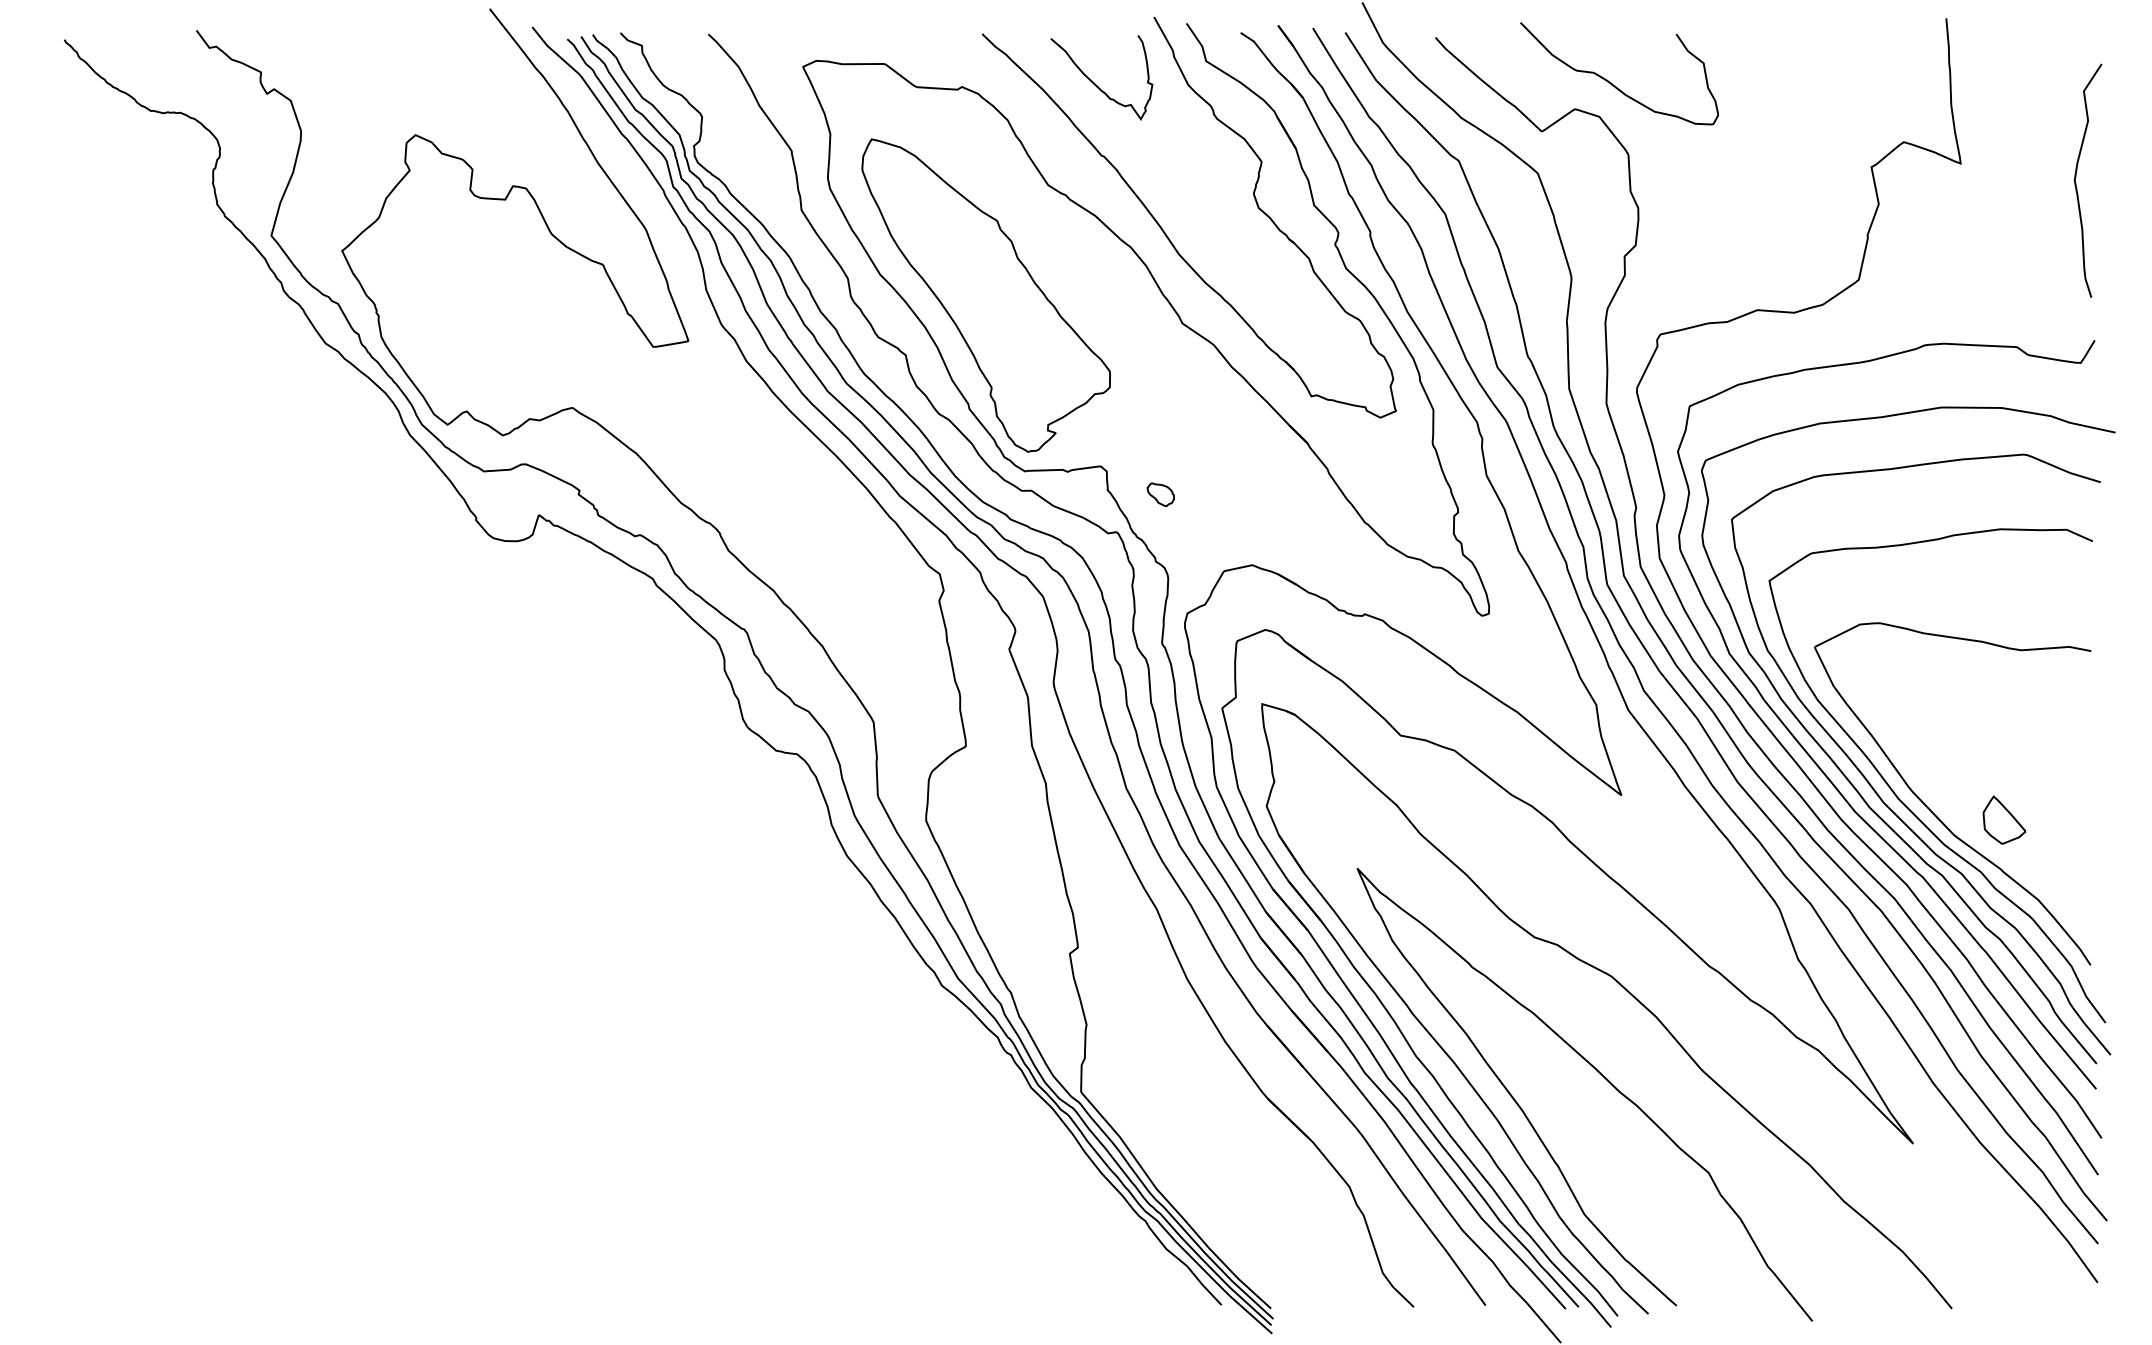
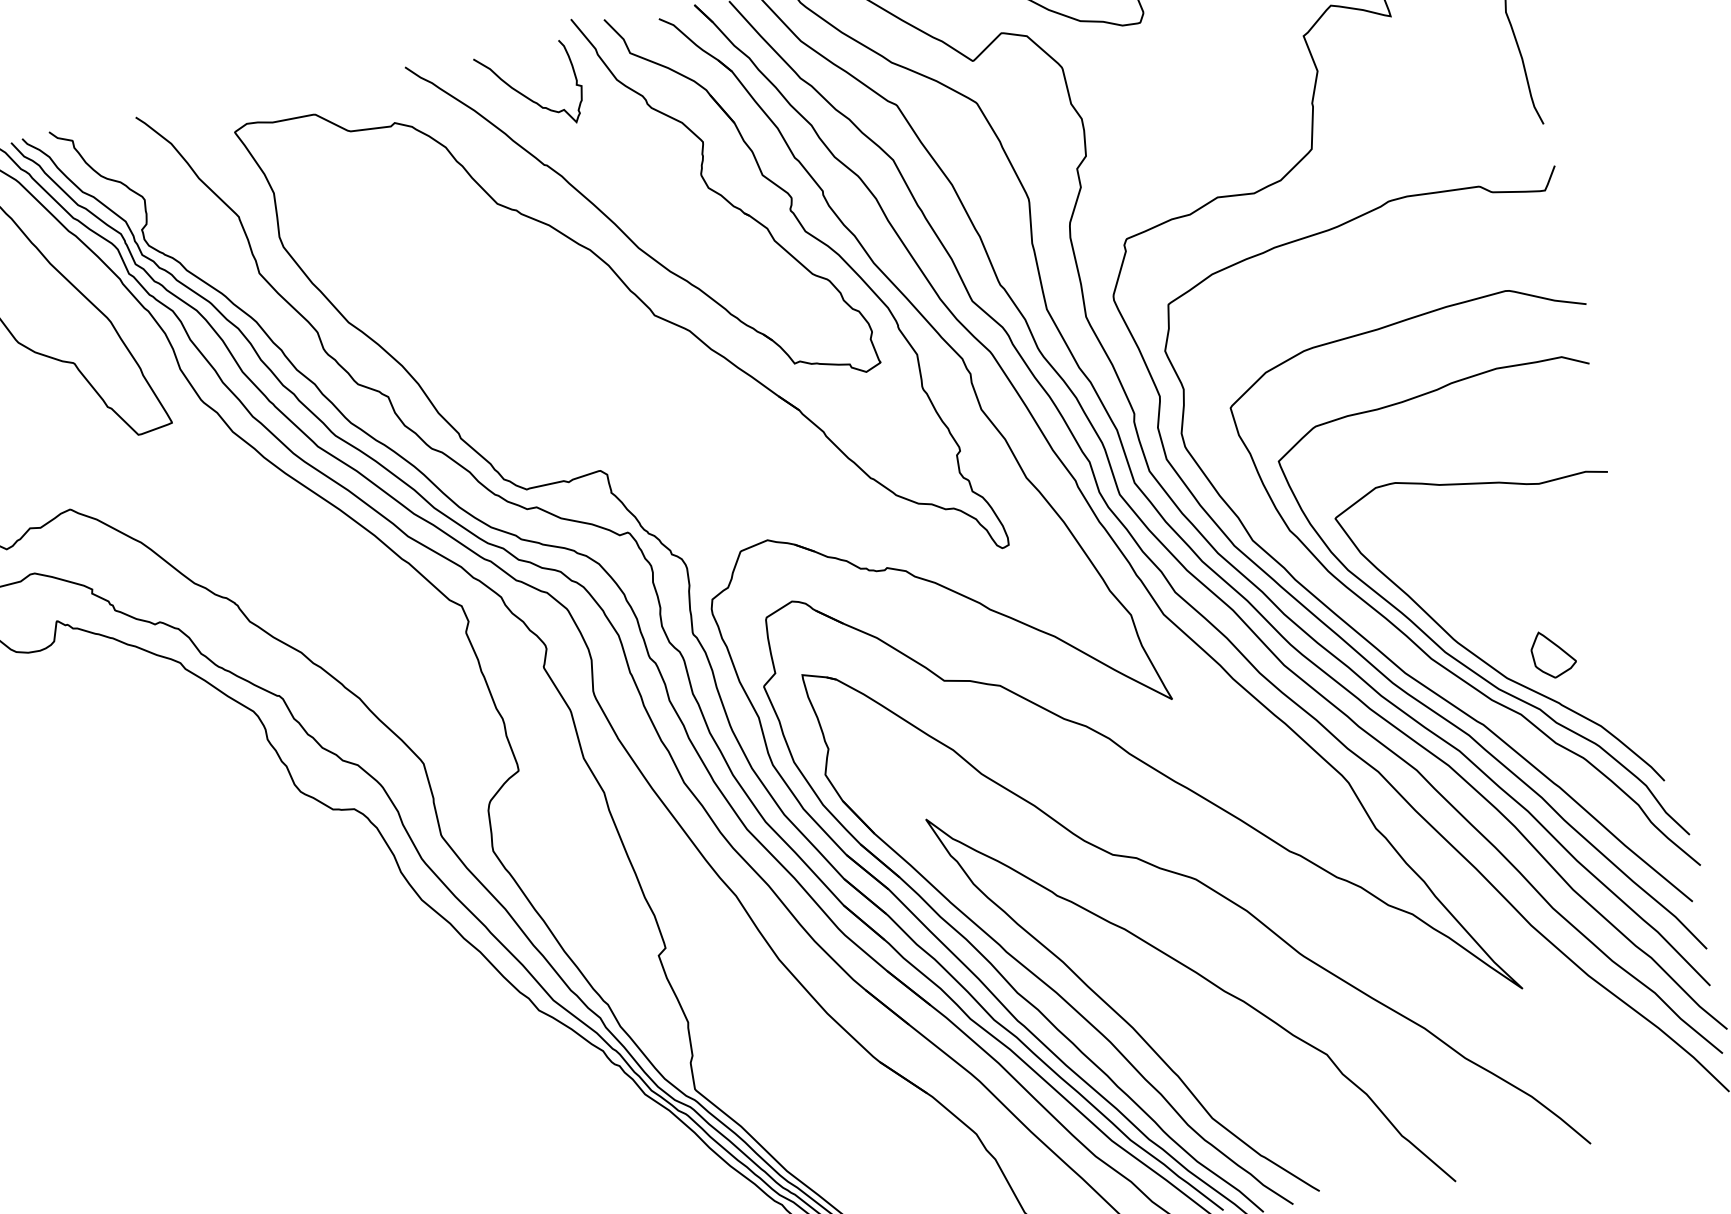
part: (985, 295) -> (455, 323), removed
part: (1160, 494) -> (664, 487), removed
curve: (1853, 784) -> (1398, 646), removed

